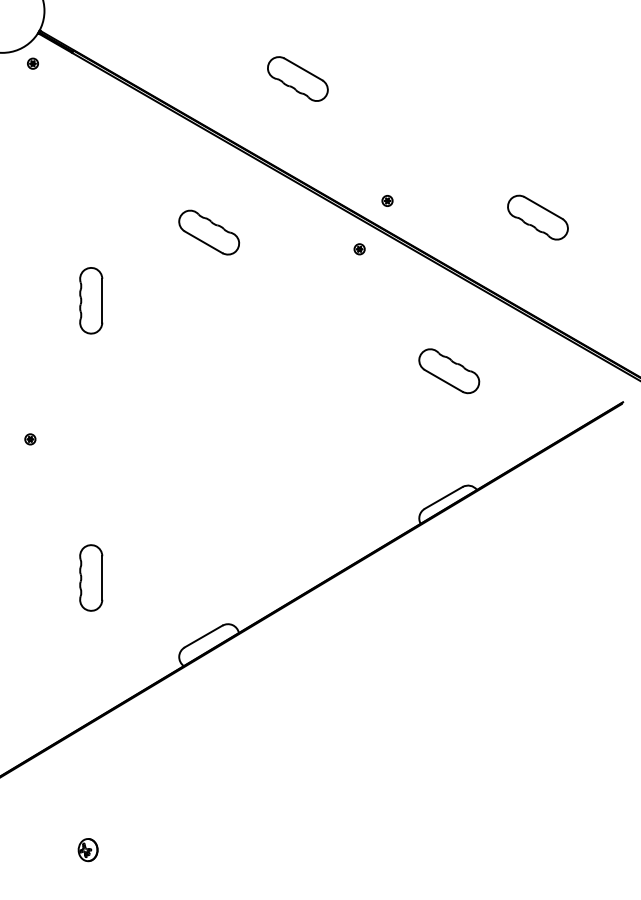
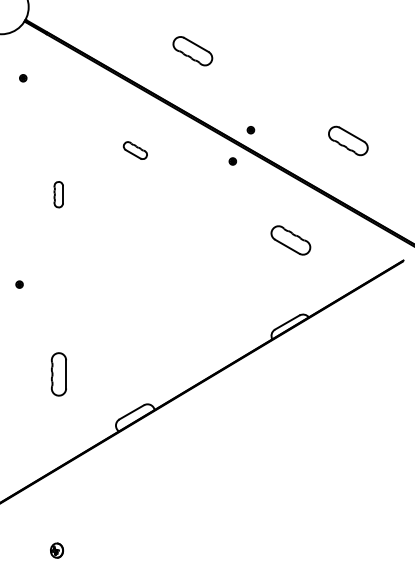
part: (33, 64) -> (23, 78), moved
part: (209, 232) -> (135, 150), size x0.6
part: (90, 300) -> (58, 194), size x0.6

